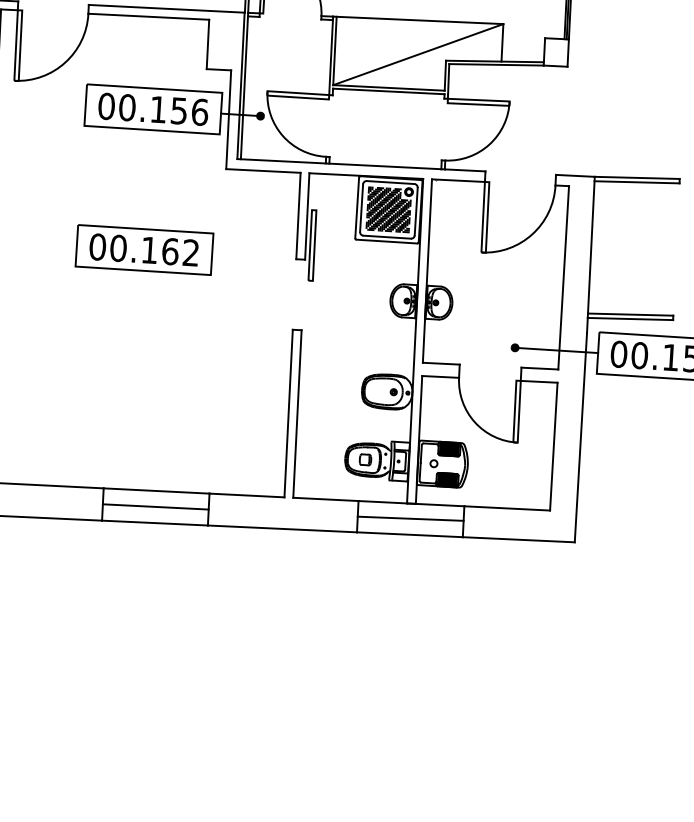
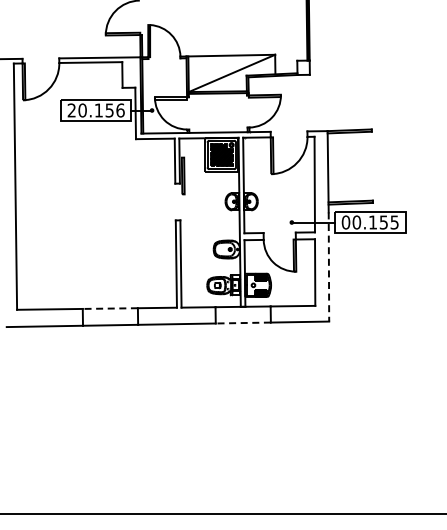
text: (105, 106) -> (71, 110), 00.156 -> 20.156
part: (143, 249) -> (95, 183), removed
line: (579, 438) -> (328, 267), solid -> dashed
line: (156, 490) -> (110, 308), solid -> dashed
line: (155, 506) -> (110, 316), removed
line: (409, 518) -> (242, 314), removed
line: (410, 535) -> (243, 323), solid -> dashed

